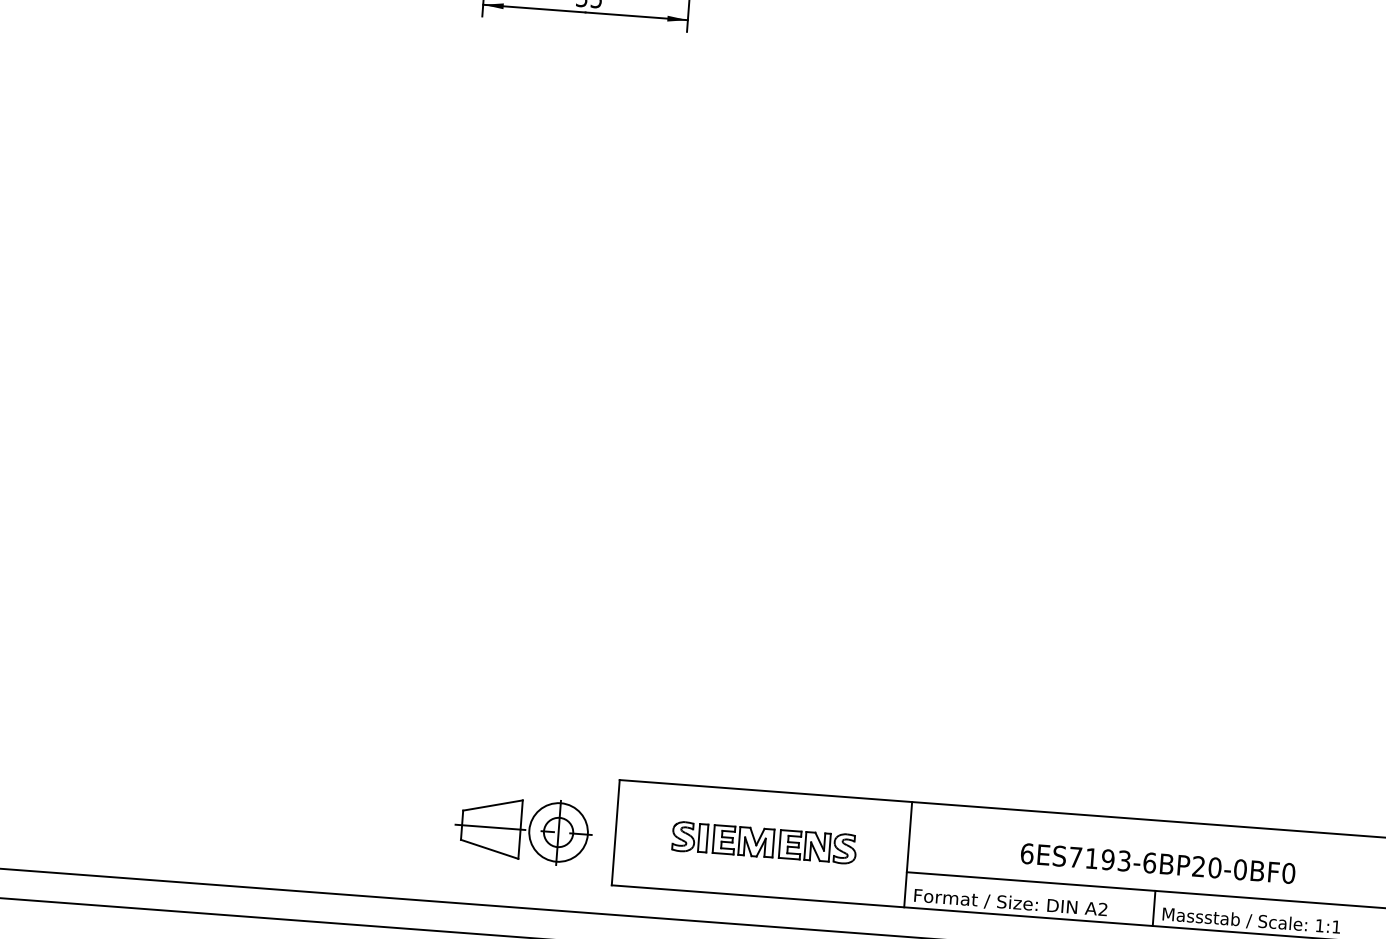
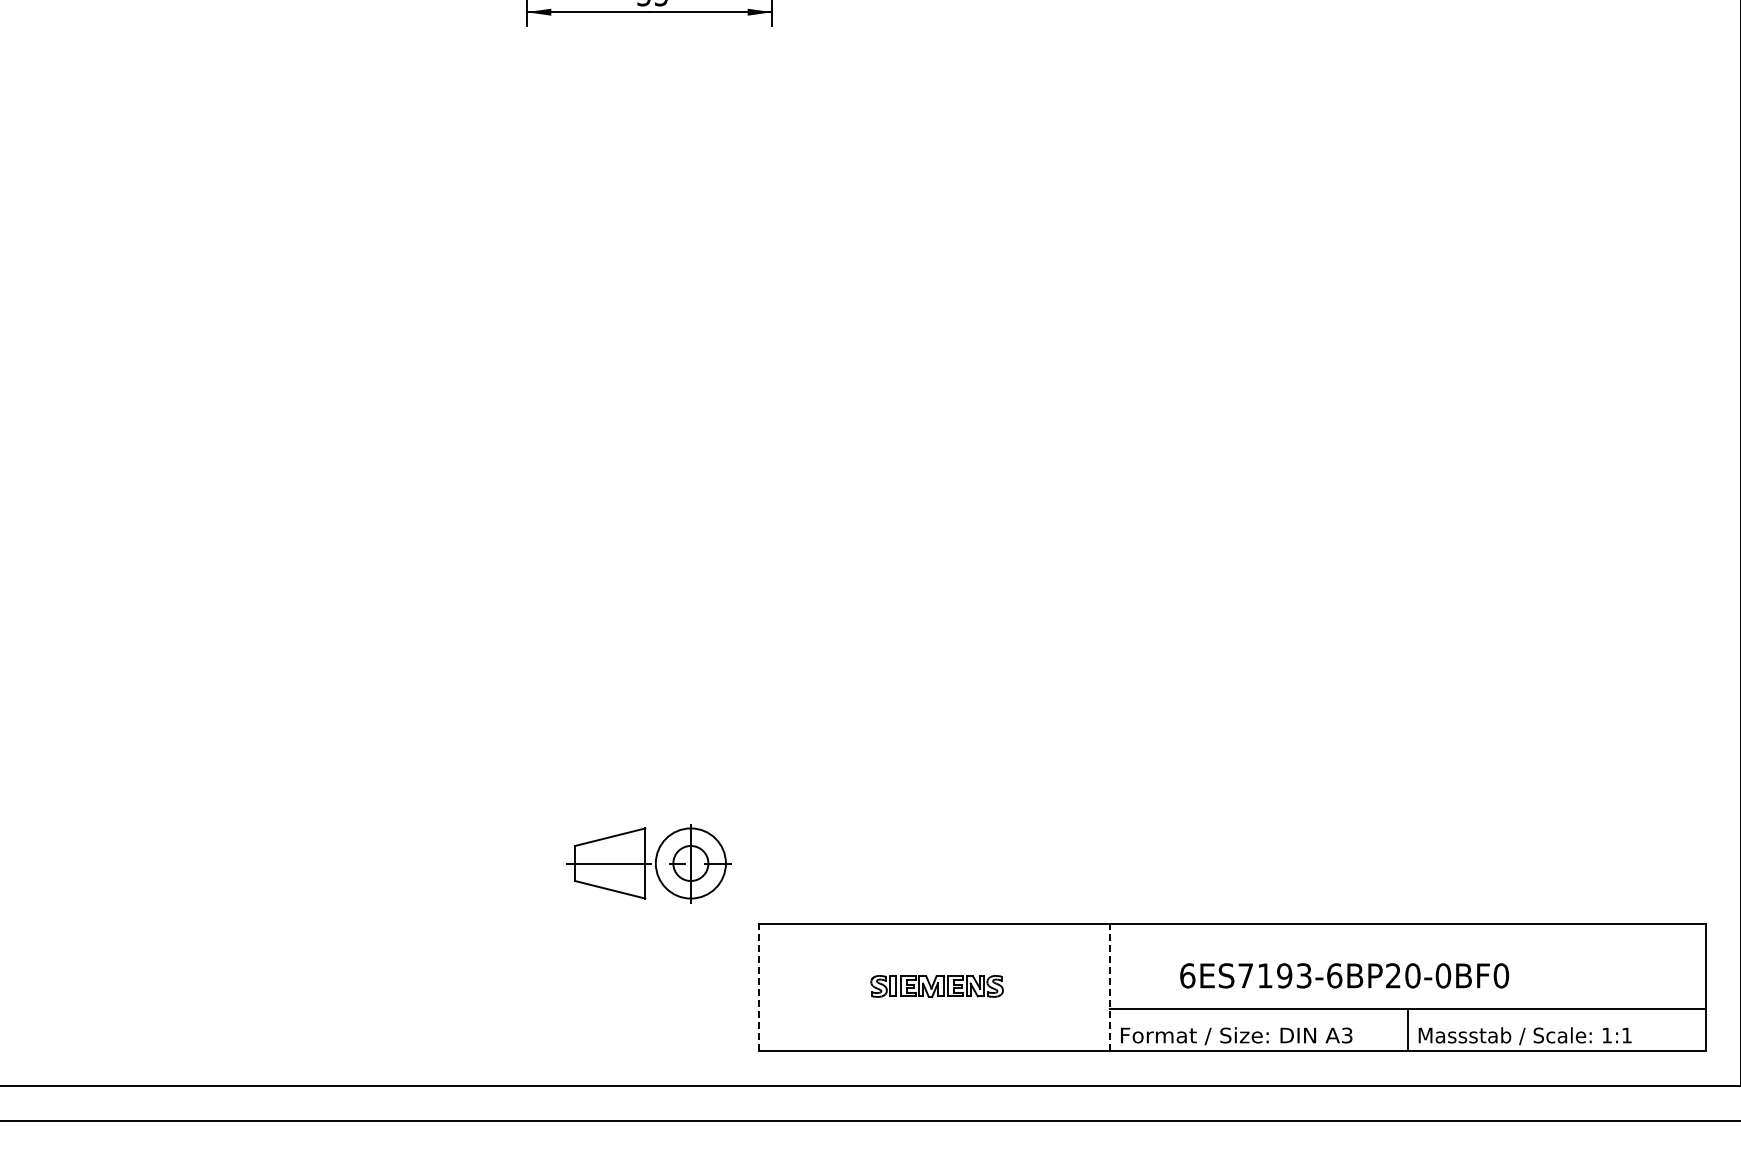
part: (523, 829) -> (648, 863), moved
line: (616, 832) -> (759, 987), solid -> dashed
part: (763, 842) -> (936, 986), size x0.6
line: (907, 854) -> (1109, 987), solid -> dashed
text: (1158, 863) -> (1344, 975), moved
text: (1103, 909) -> (1347, 1035), A2 -> A3

